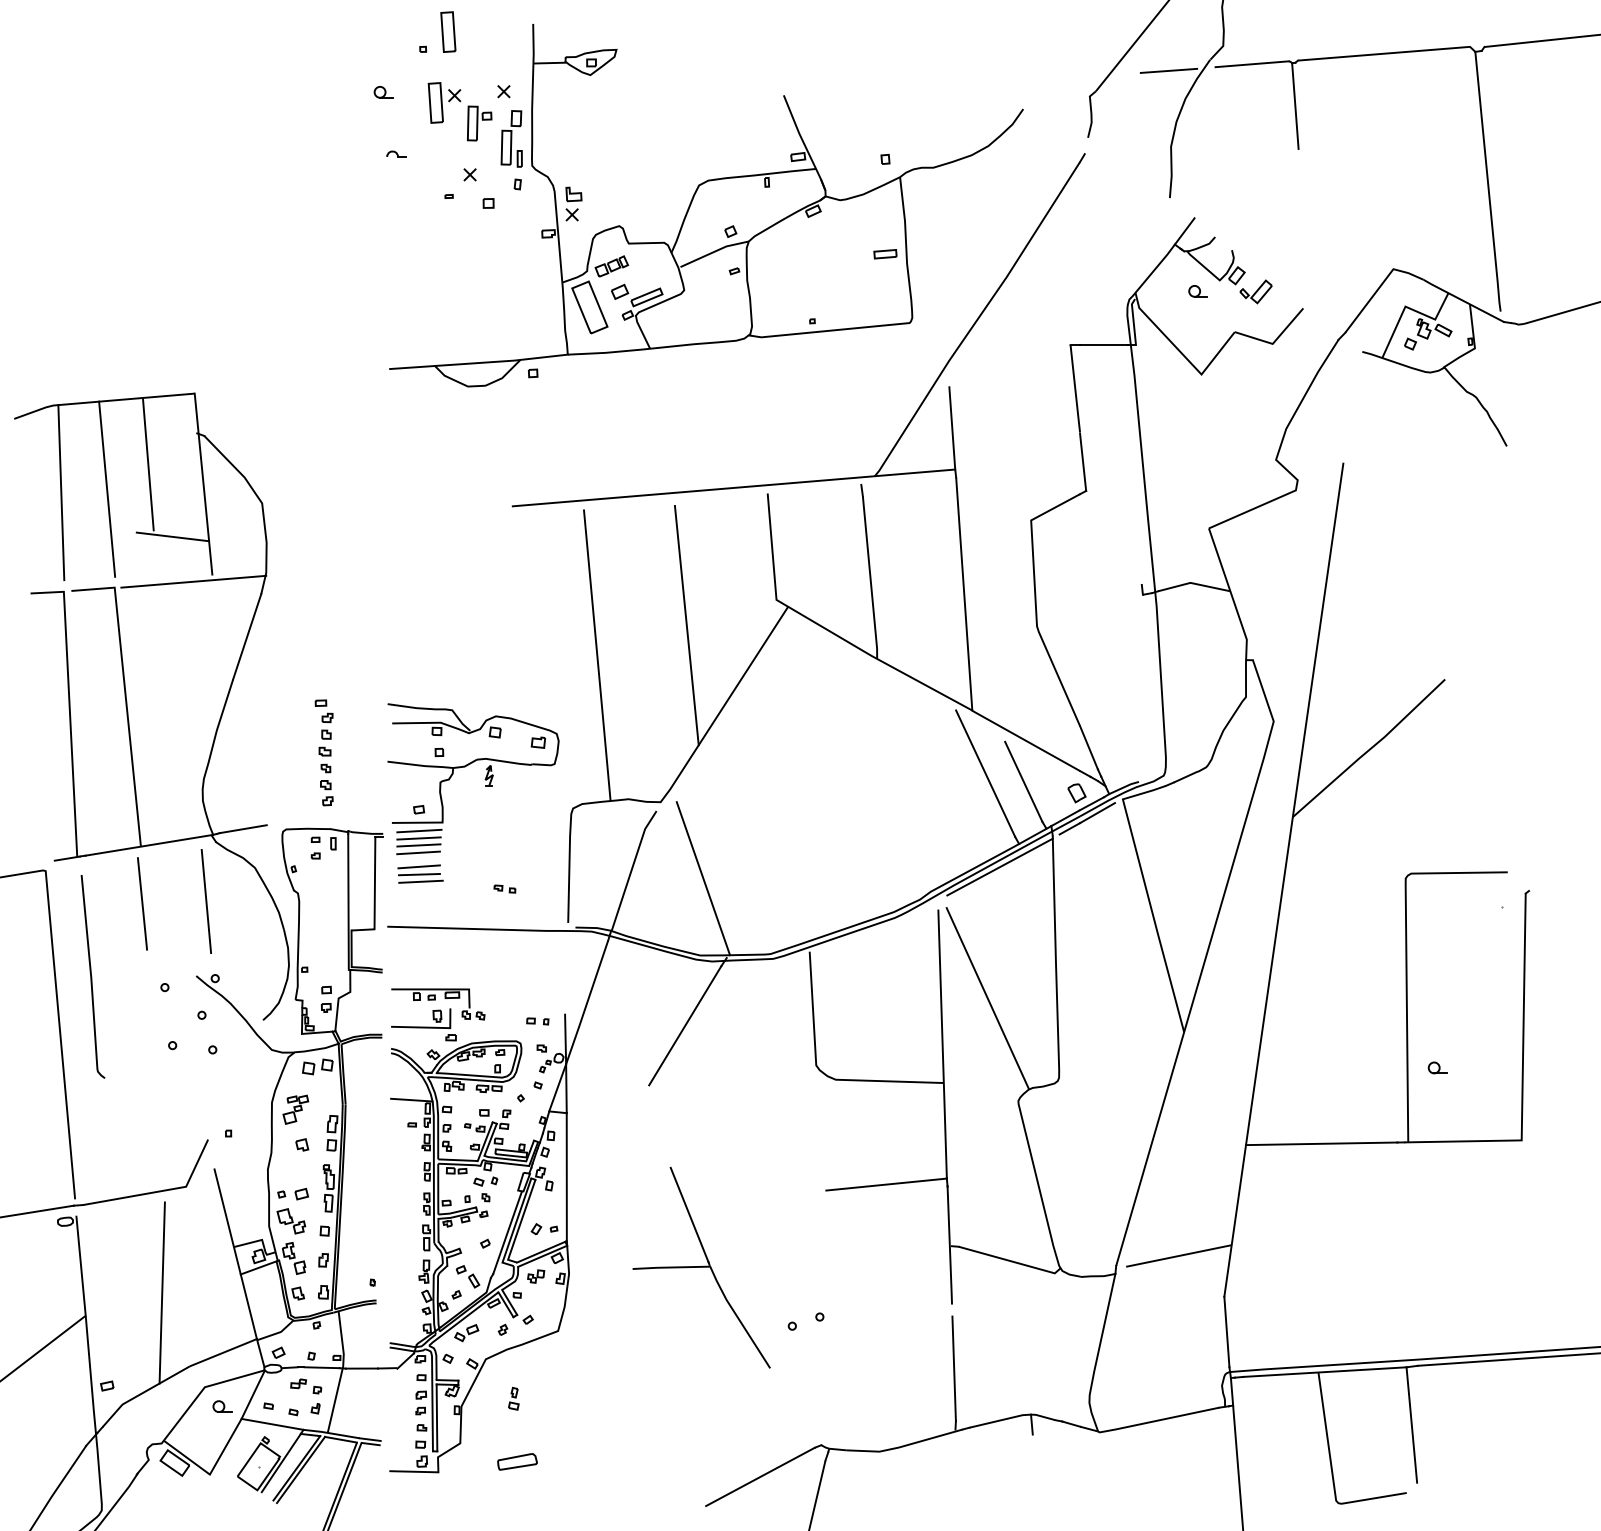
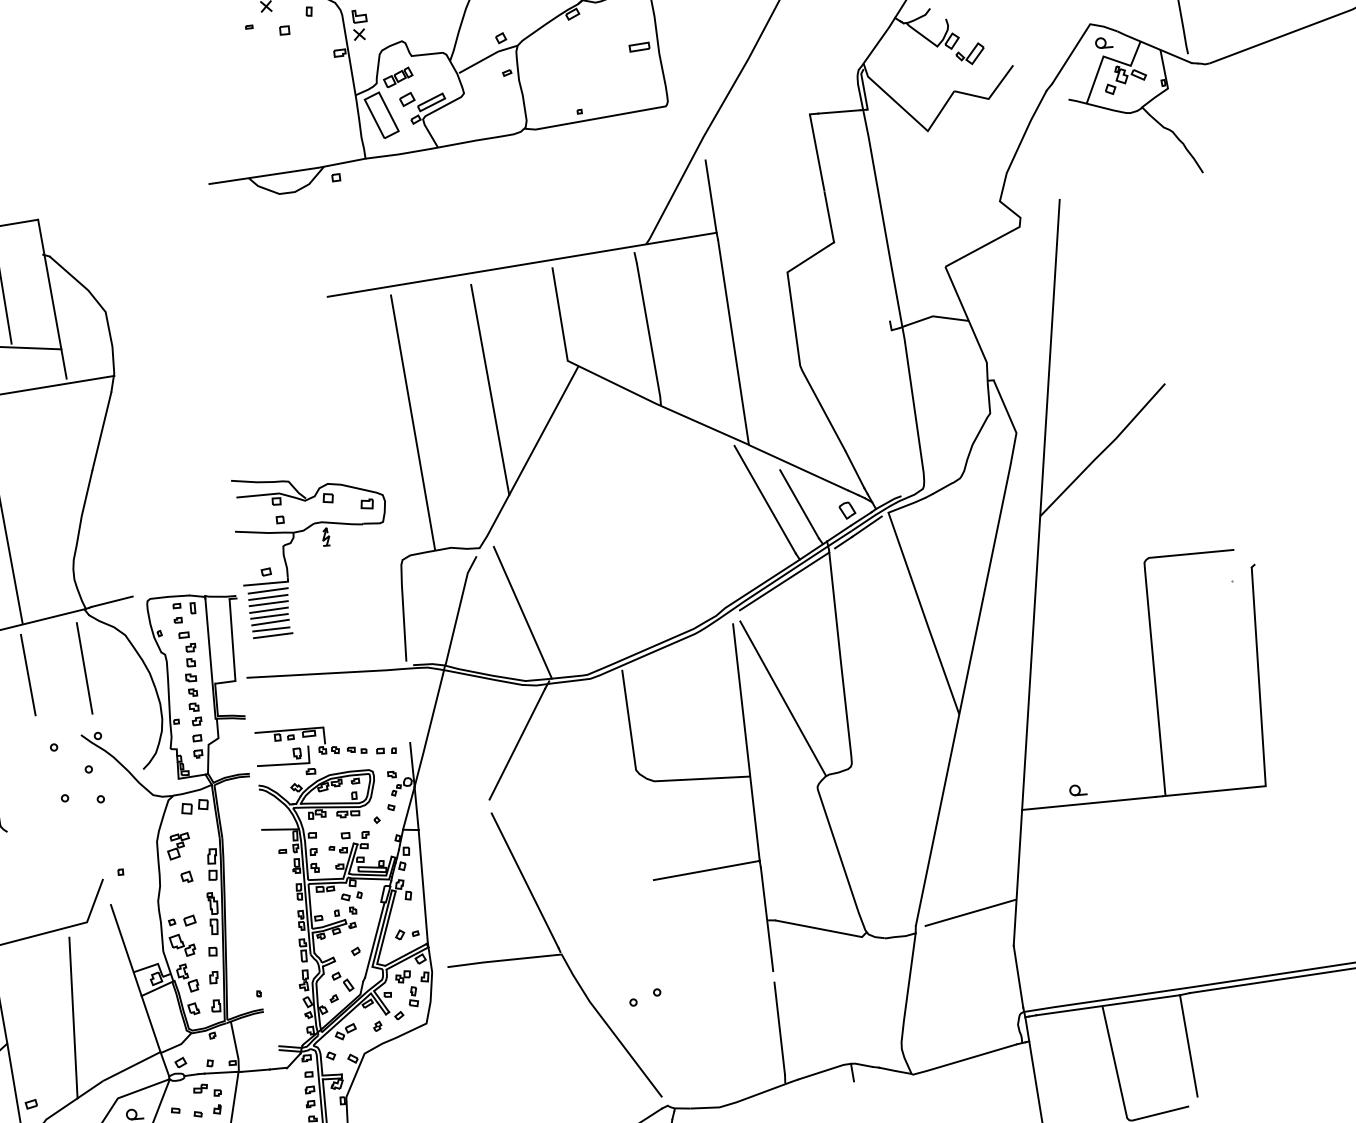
part: (1197, 291) -> (1103, 43), moved
part: (323, 752) -> (189, 678), moved
line: (418, 859) -> (269, 616), added
part: (504, 888) -> (356, 749), moved
part: (1437, 1067) -> (1077, 789), moved
part: (701, 1267) -> (548, 957), size x1.67
part: (513, 1398) -> (413, 996), moved

